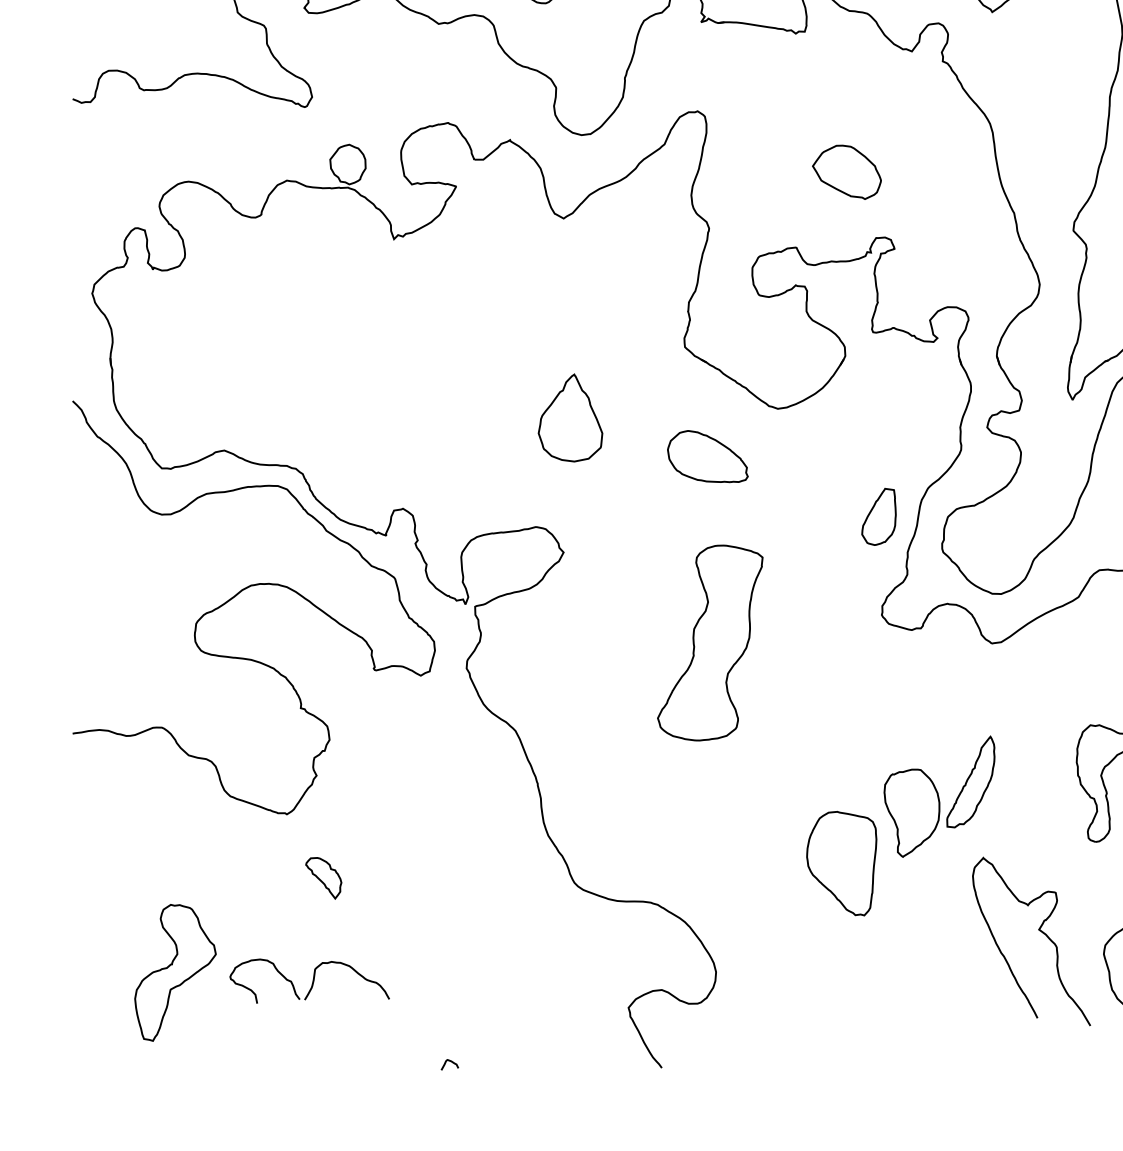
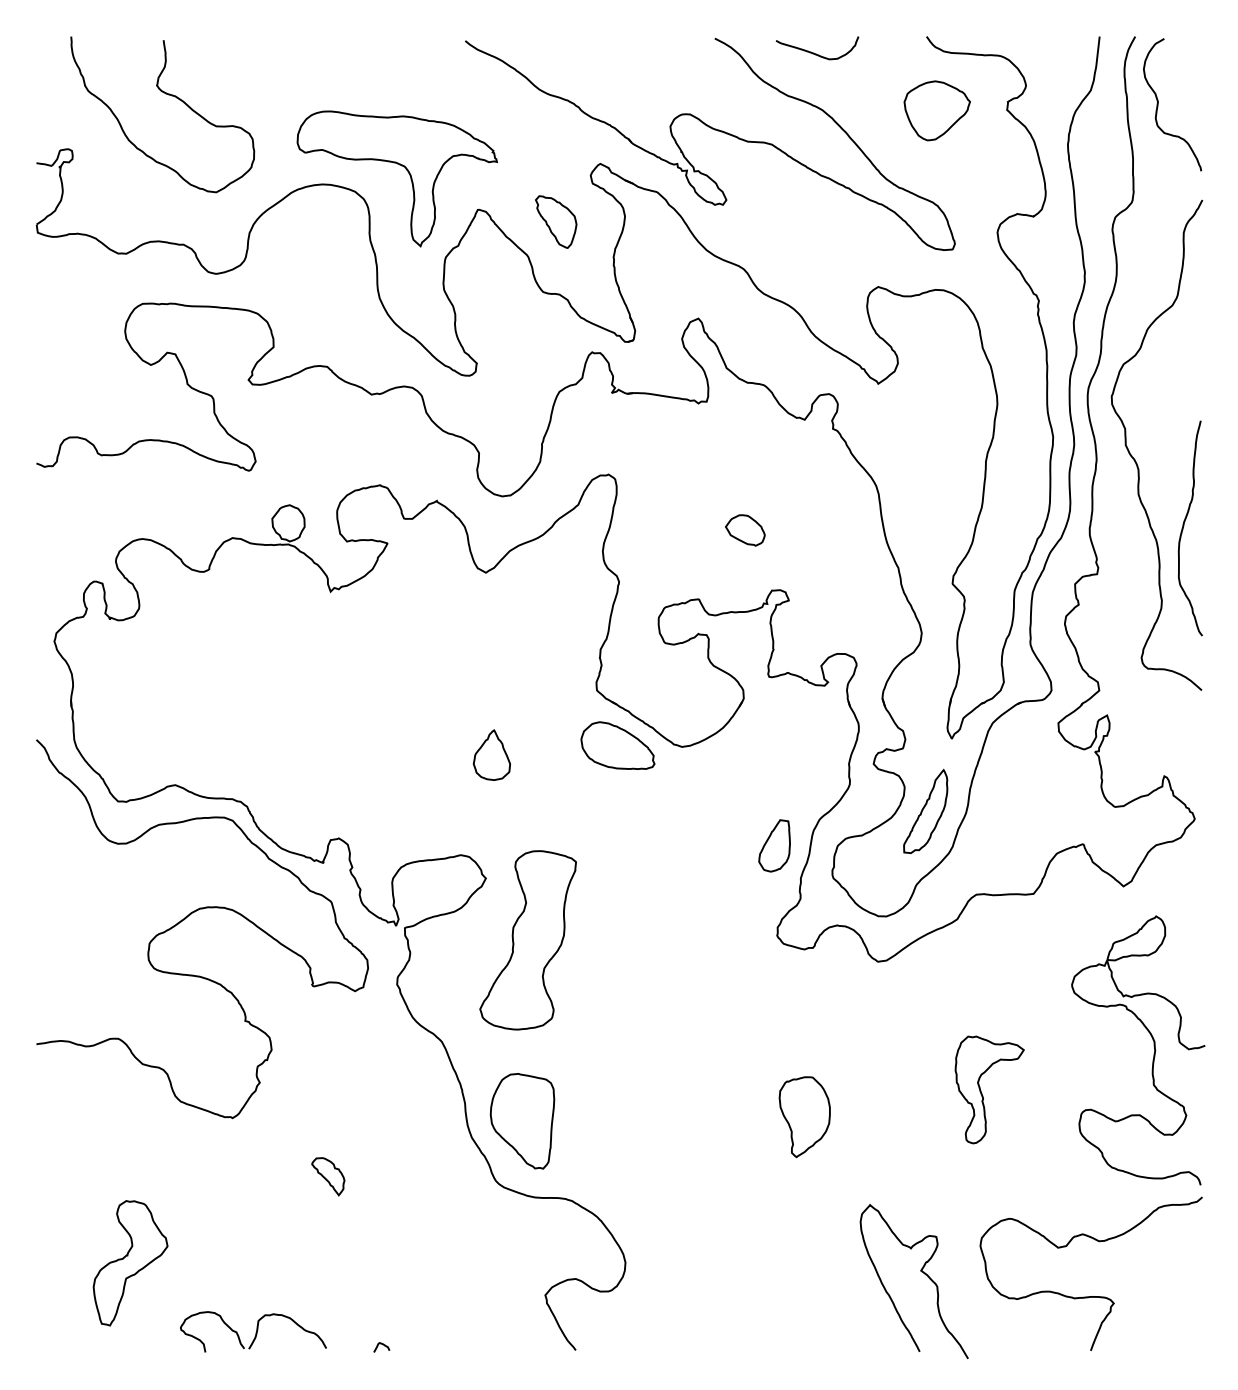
part: (847, 172) -> (745, 530), size x0.62
part: (569, 417) -> (491, 754), size x0.62
part: (707, 456) -> (617, 745), moved
part: (709, 643) -> (527, 940), moved
part: (970, 780) -> (925, 810), moved
part: (841, 863) -> (522, 1121), moved
part: (323, 878) -> (328, 1176), moved
curve: (1039, 931) -> (921, 1272), moved
part: (309, 980) -> (253, 1331), moved

